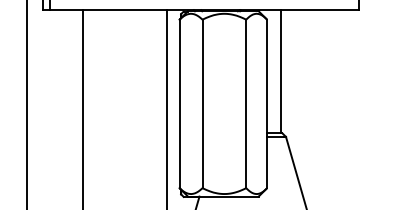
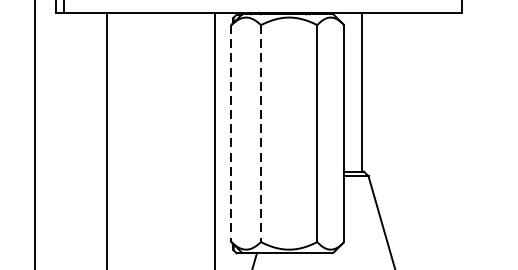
line: (179, 104) -> (231, 134), solid -> dashed
line: (202, 104) -> (260, 134), solid -> dashed

